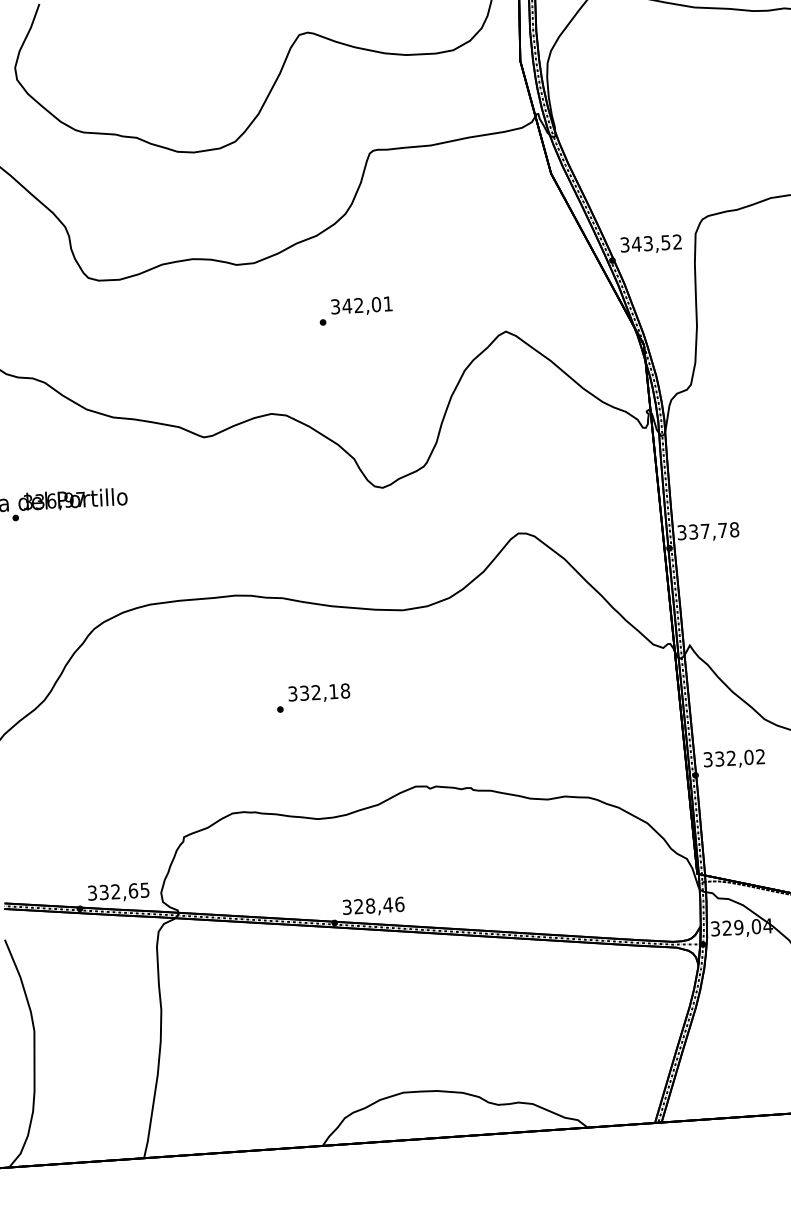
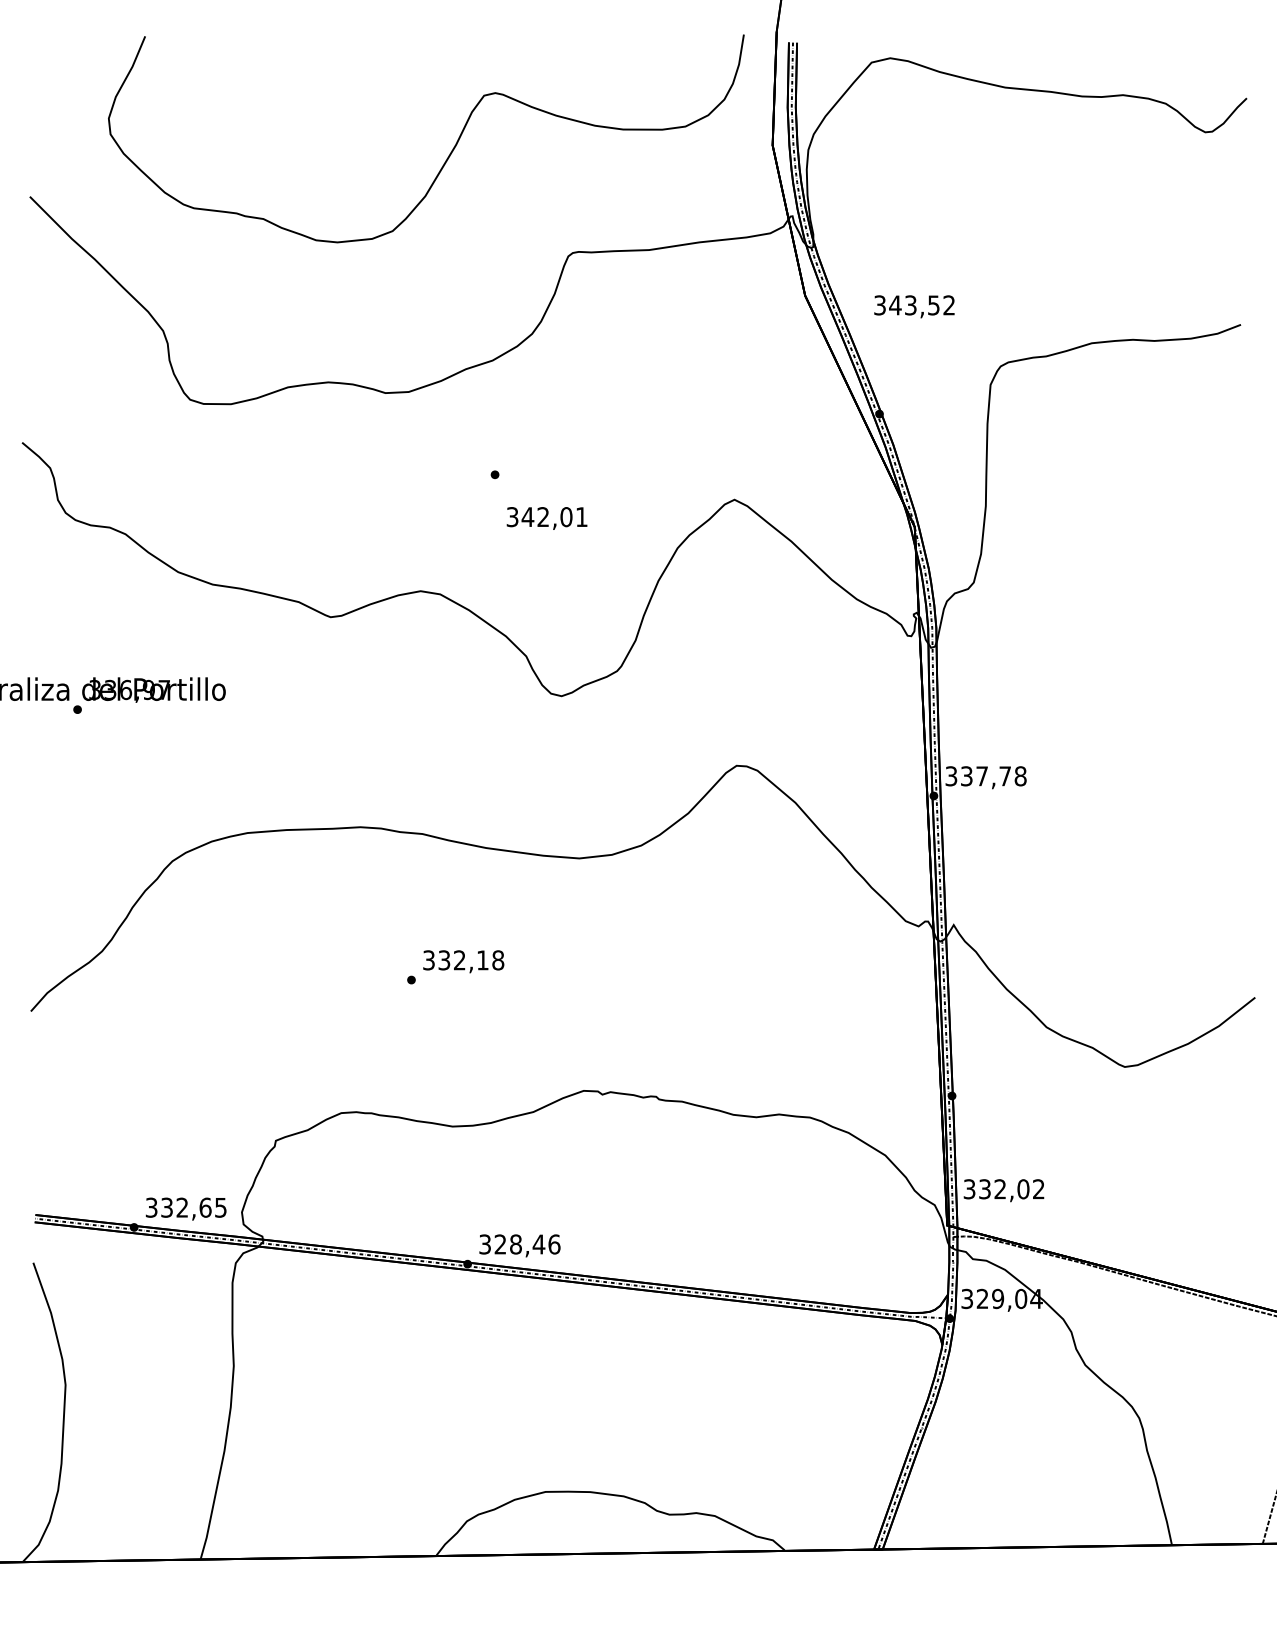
text: (651, 244) -> (914, 306), moved
text: (361, 306) -> (546, 518), moved
text: (733, 759) -> (1003, 1190), moved

